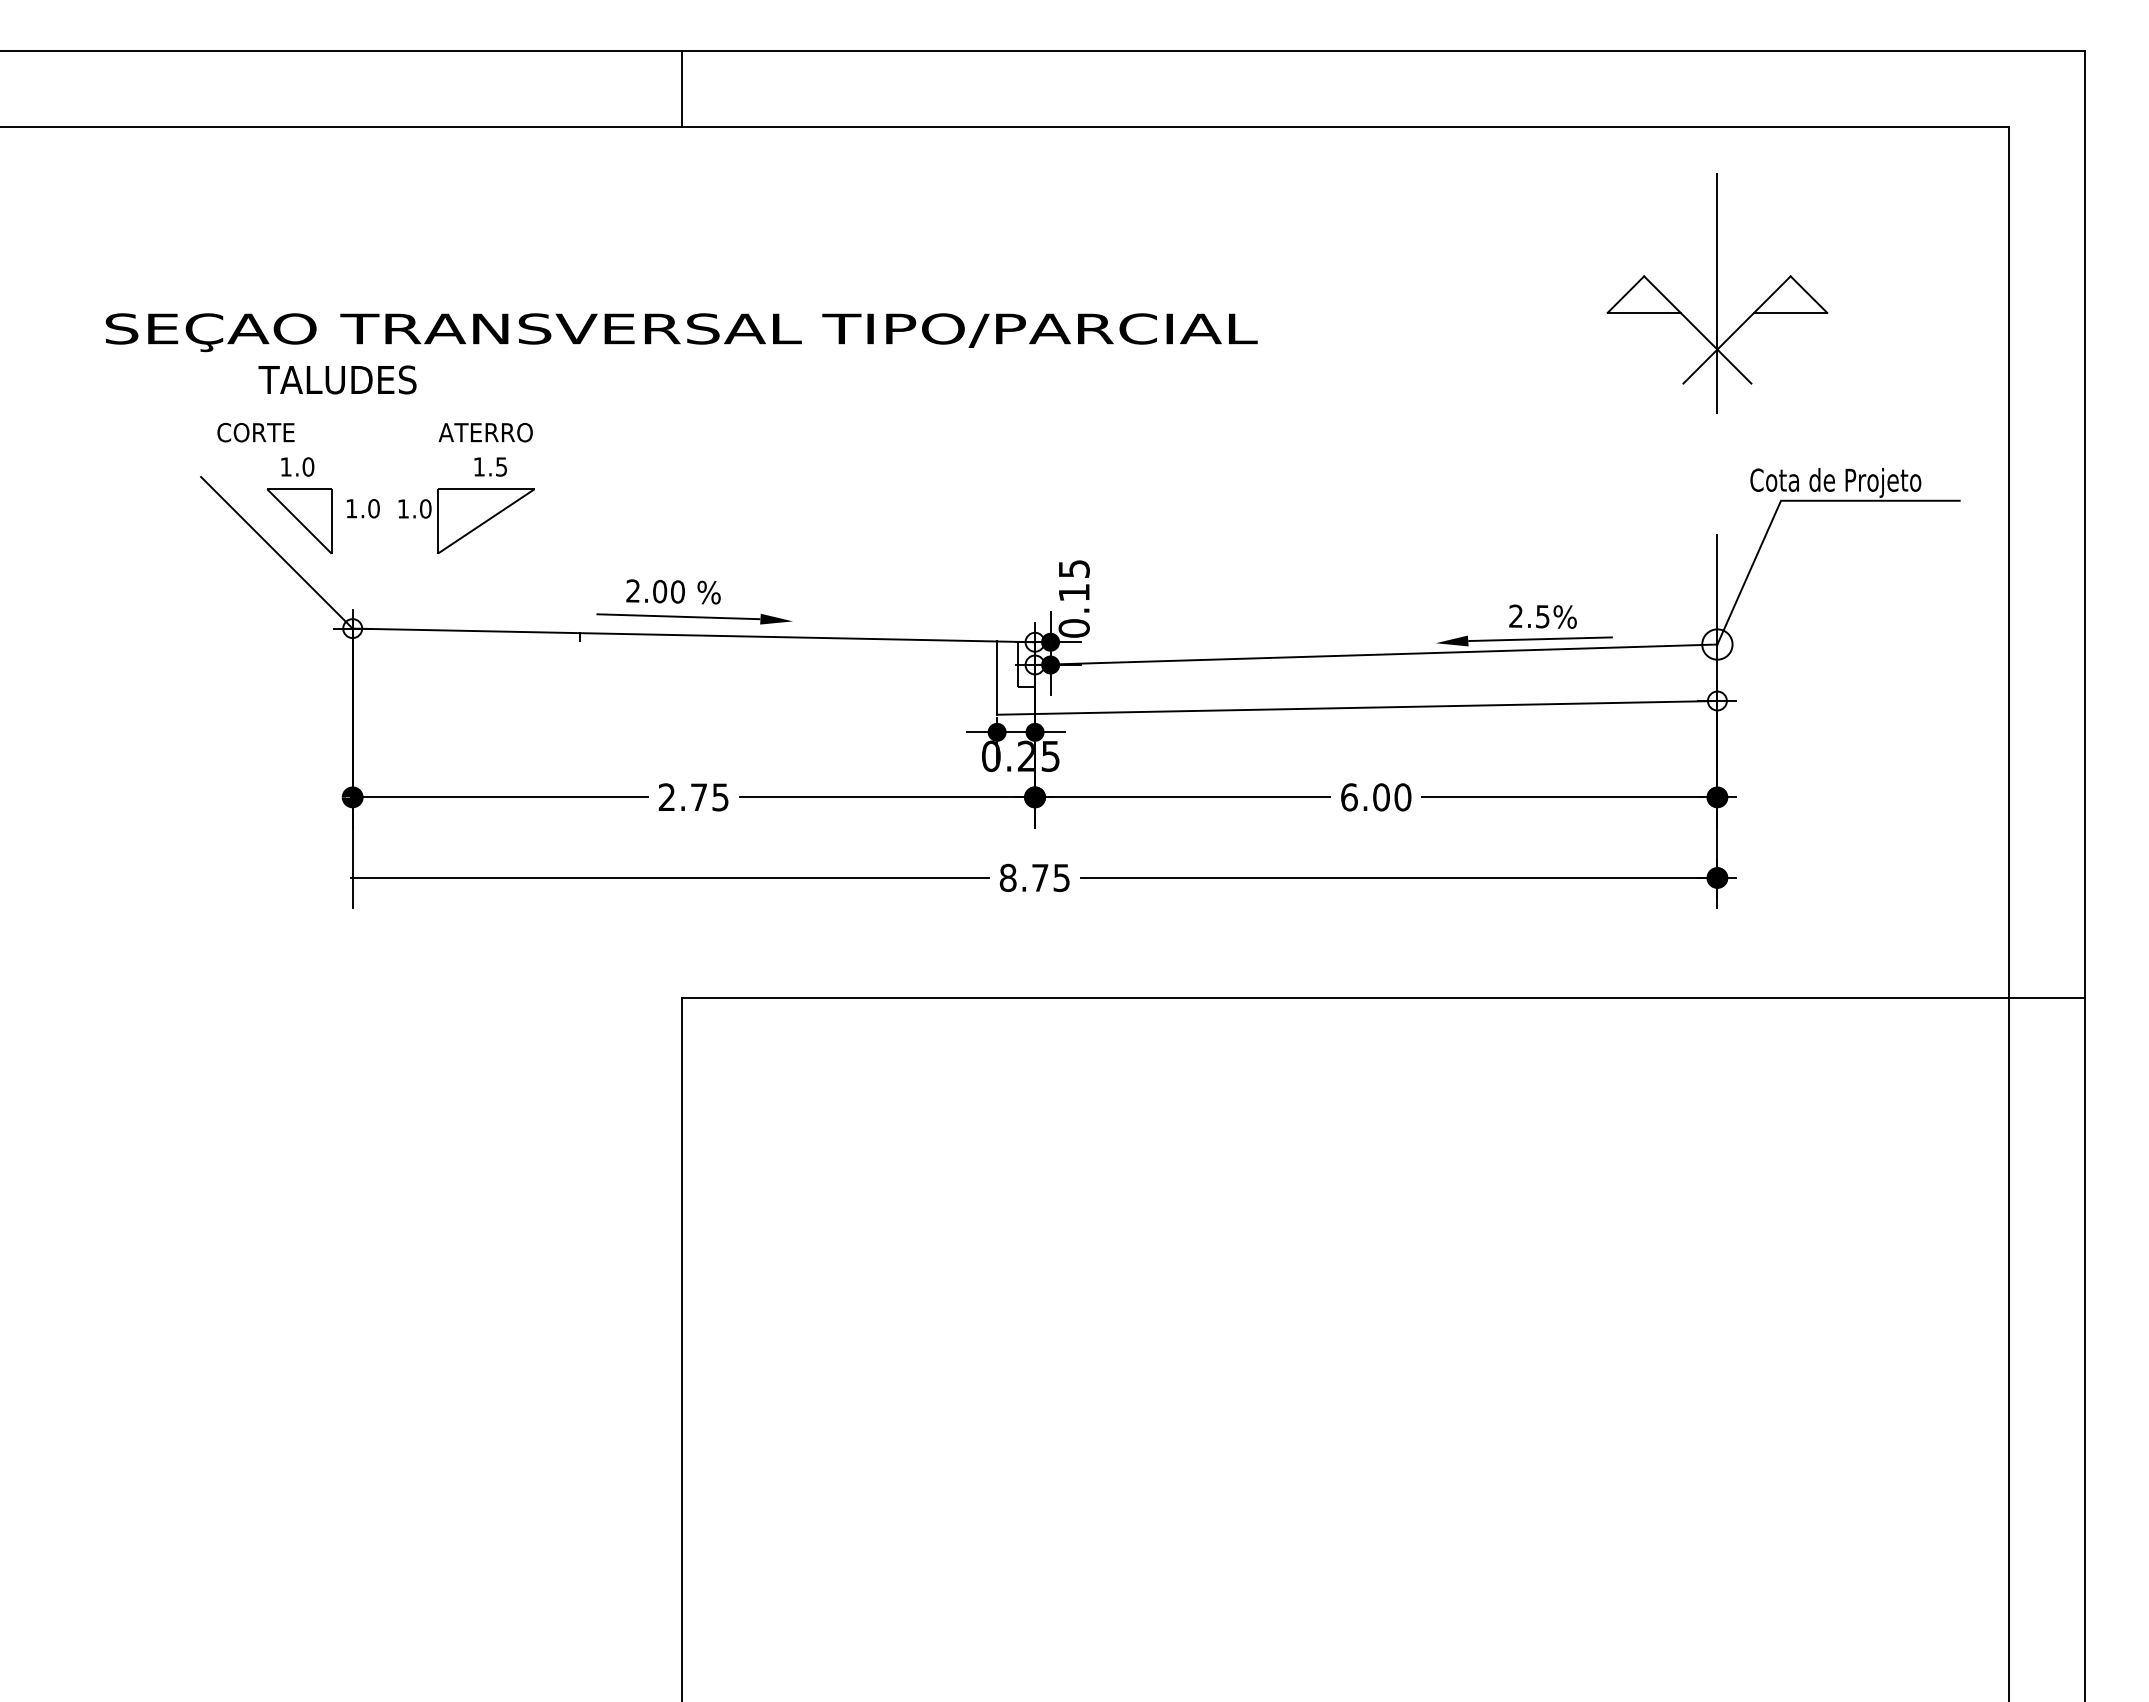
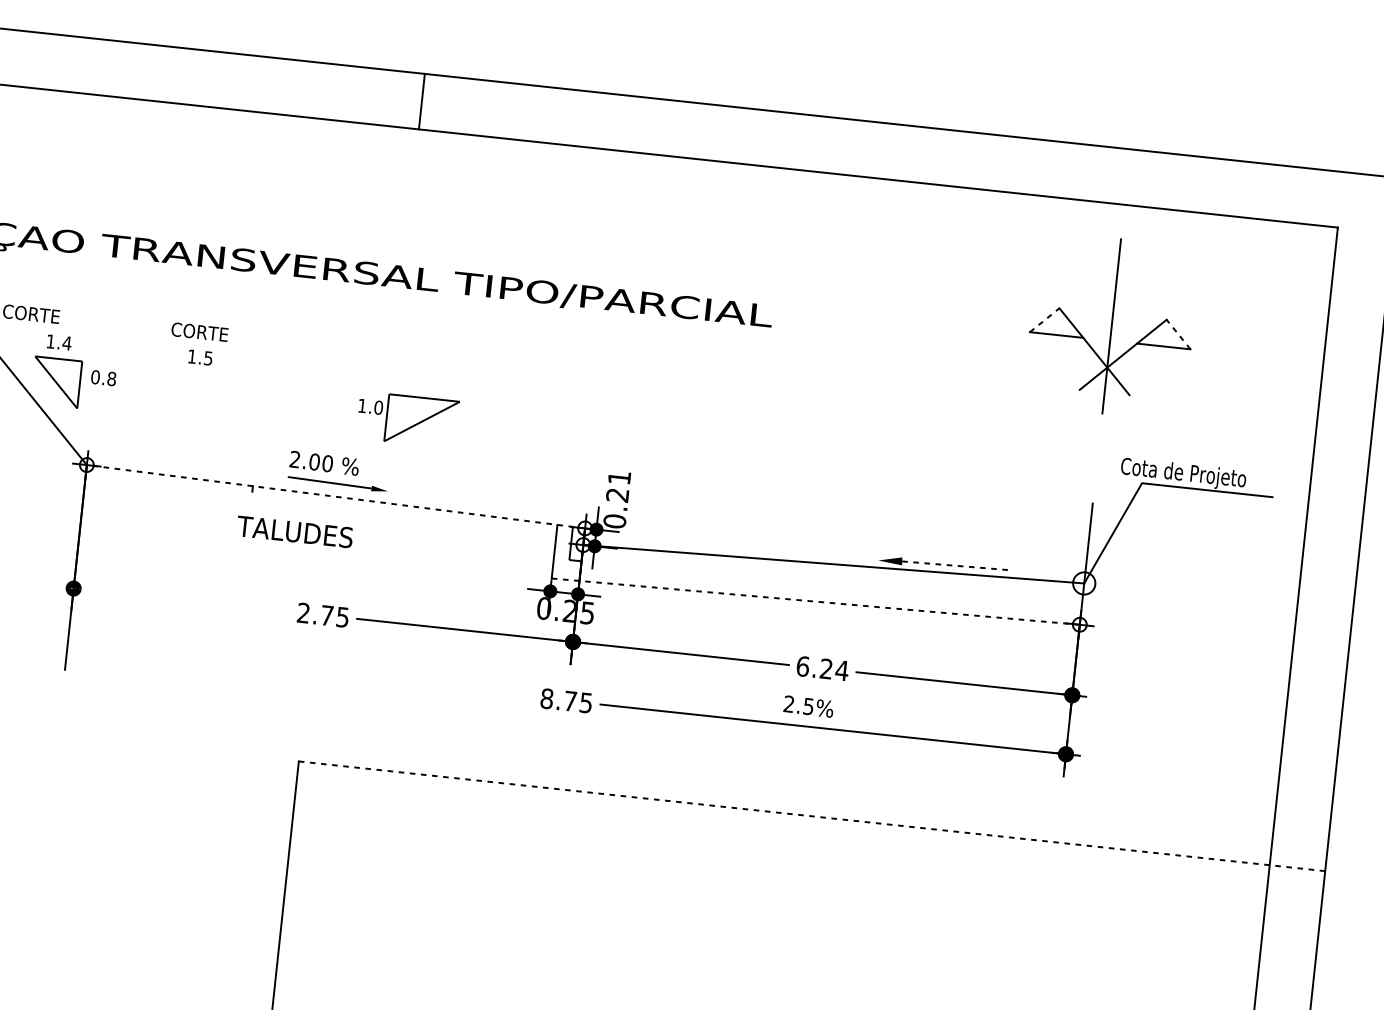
line: (681, 89) -> (421, 101), moved
line: (1625, 294) -> (1044, 320), solid -> dashed
line: (1808, 294) -> (1178, 334), solid -> dashed
text: (337, 379) -> (294, 531), moved
text: (485, 432) -> (199, 331), ATERRO -> CORTE
text: (308, 466) -> (67, 343), 1.0 -> 1.4
text: (362, 508) -> (103, 377), 1.0 -> 0.8
part: (466, 521) -> (407, 420), moved
text: (1073, 580) -> (618, 486), 0.15 -> 0.21
text: (1542, 616) -> (808, 706), moved
part: (694, 618) -> (337, 484), size x0.7
line: (693, 635) -> (335, 496), solid -> dashed
line: (1541, 639) -> (955, 566), solid -> dashed
line: (1356, 707) -> (815, 601), solid -> dashed
line: (499, 797) -> (181, 600), removed
text: (1392, 797) -> (834, 669), 6.00 -> 6.24
line: (669, 877) -> (299, 671), removed
line: (1383, 998) -> (812, 816), solid -> dashed

